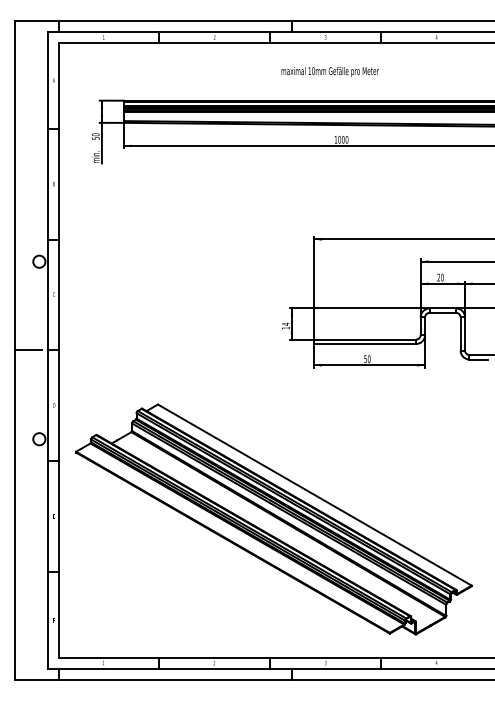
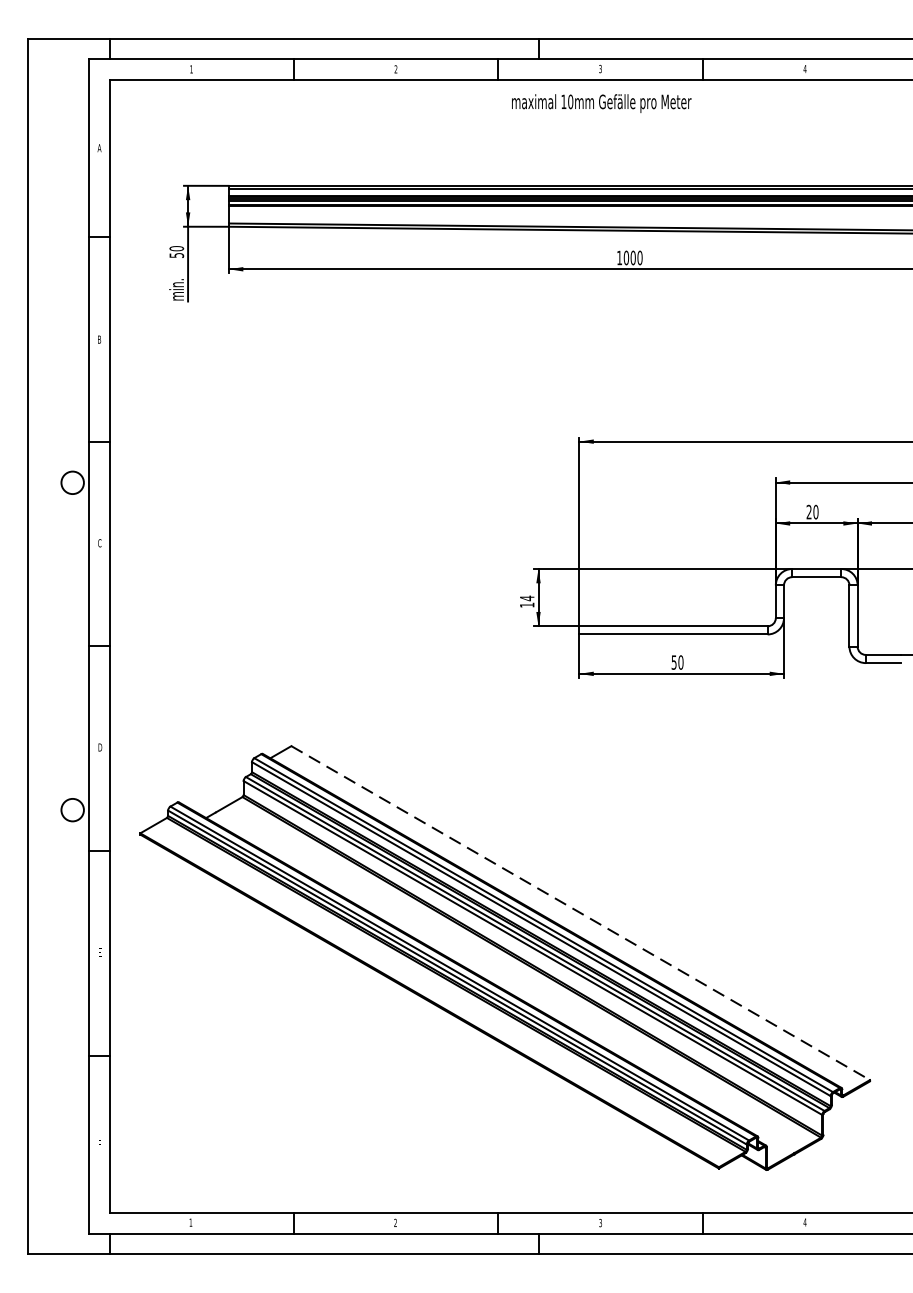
text: (329, 72) -> (600, 104), moved
line: (27, 350) -> (50, 646), removed
line: (315, 495) -> (581, 913), solid -> dashed

